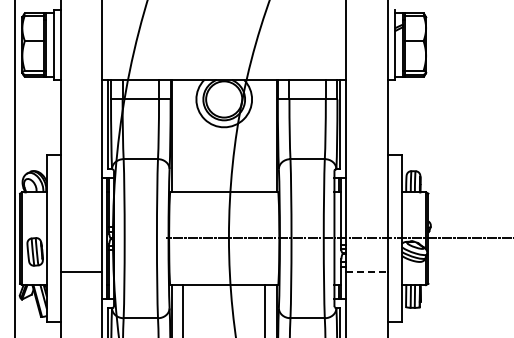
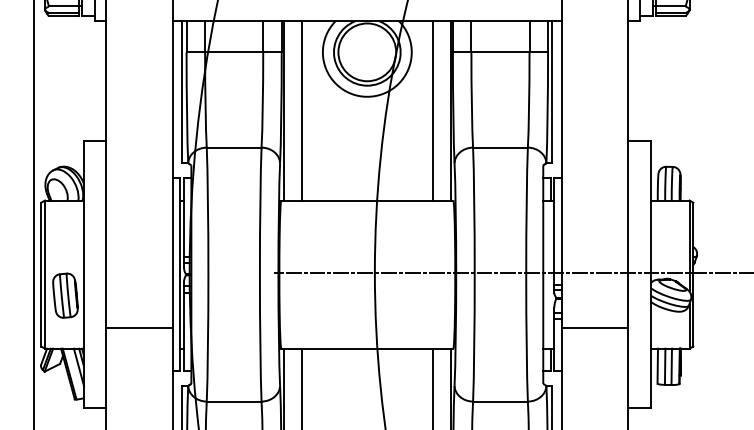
line: (183, 135) -> (302, 109), added
line: (265, 135) -> (433, 109), added
line: (366, 271) -> (594, 326), dashed -> solid

